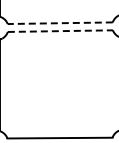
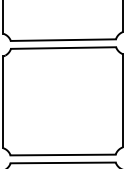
line: (60, 23) -> (63, 40), dashed -> solid
line: (60, 31) -> (63, 48), dashed -> solid

